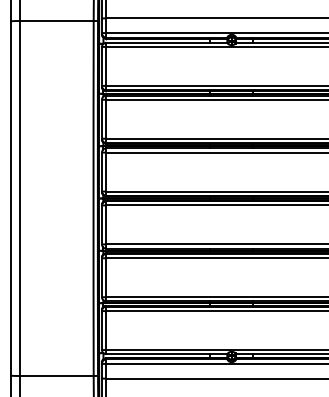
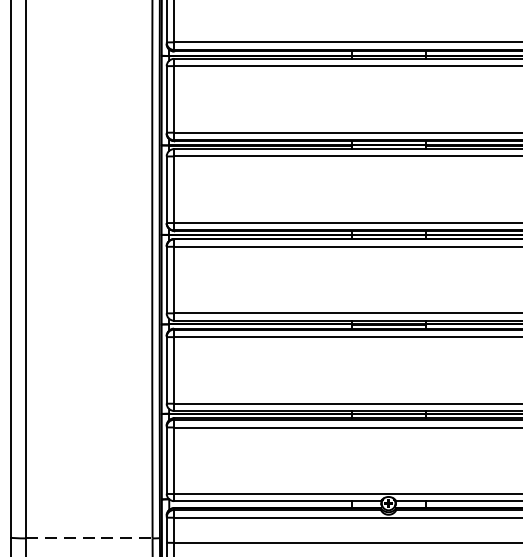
line: (56, 376) -> (88, 539), solid -> dashed

